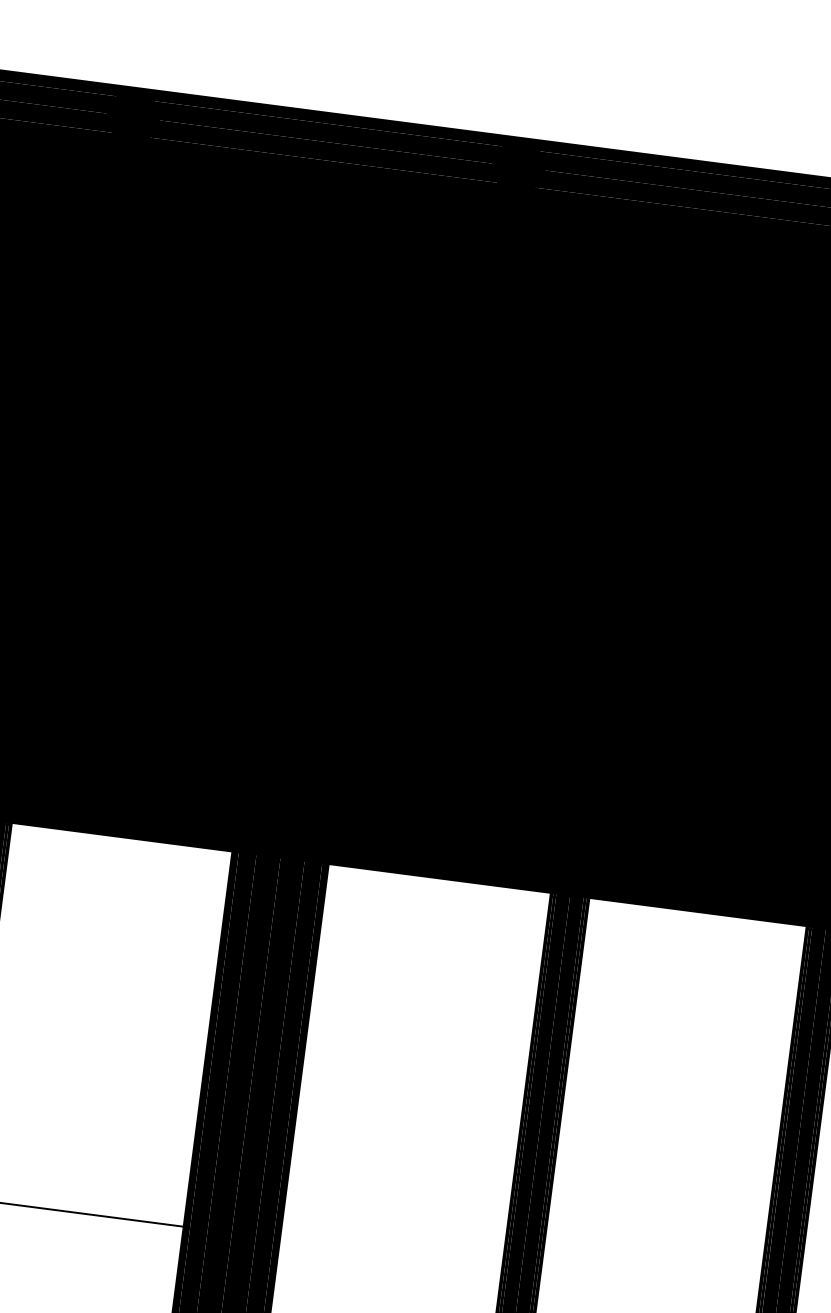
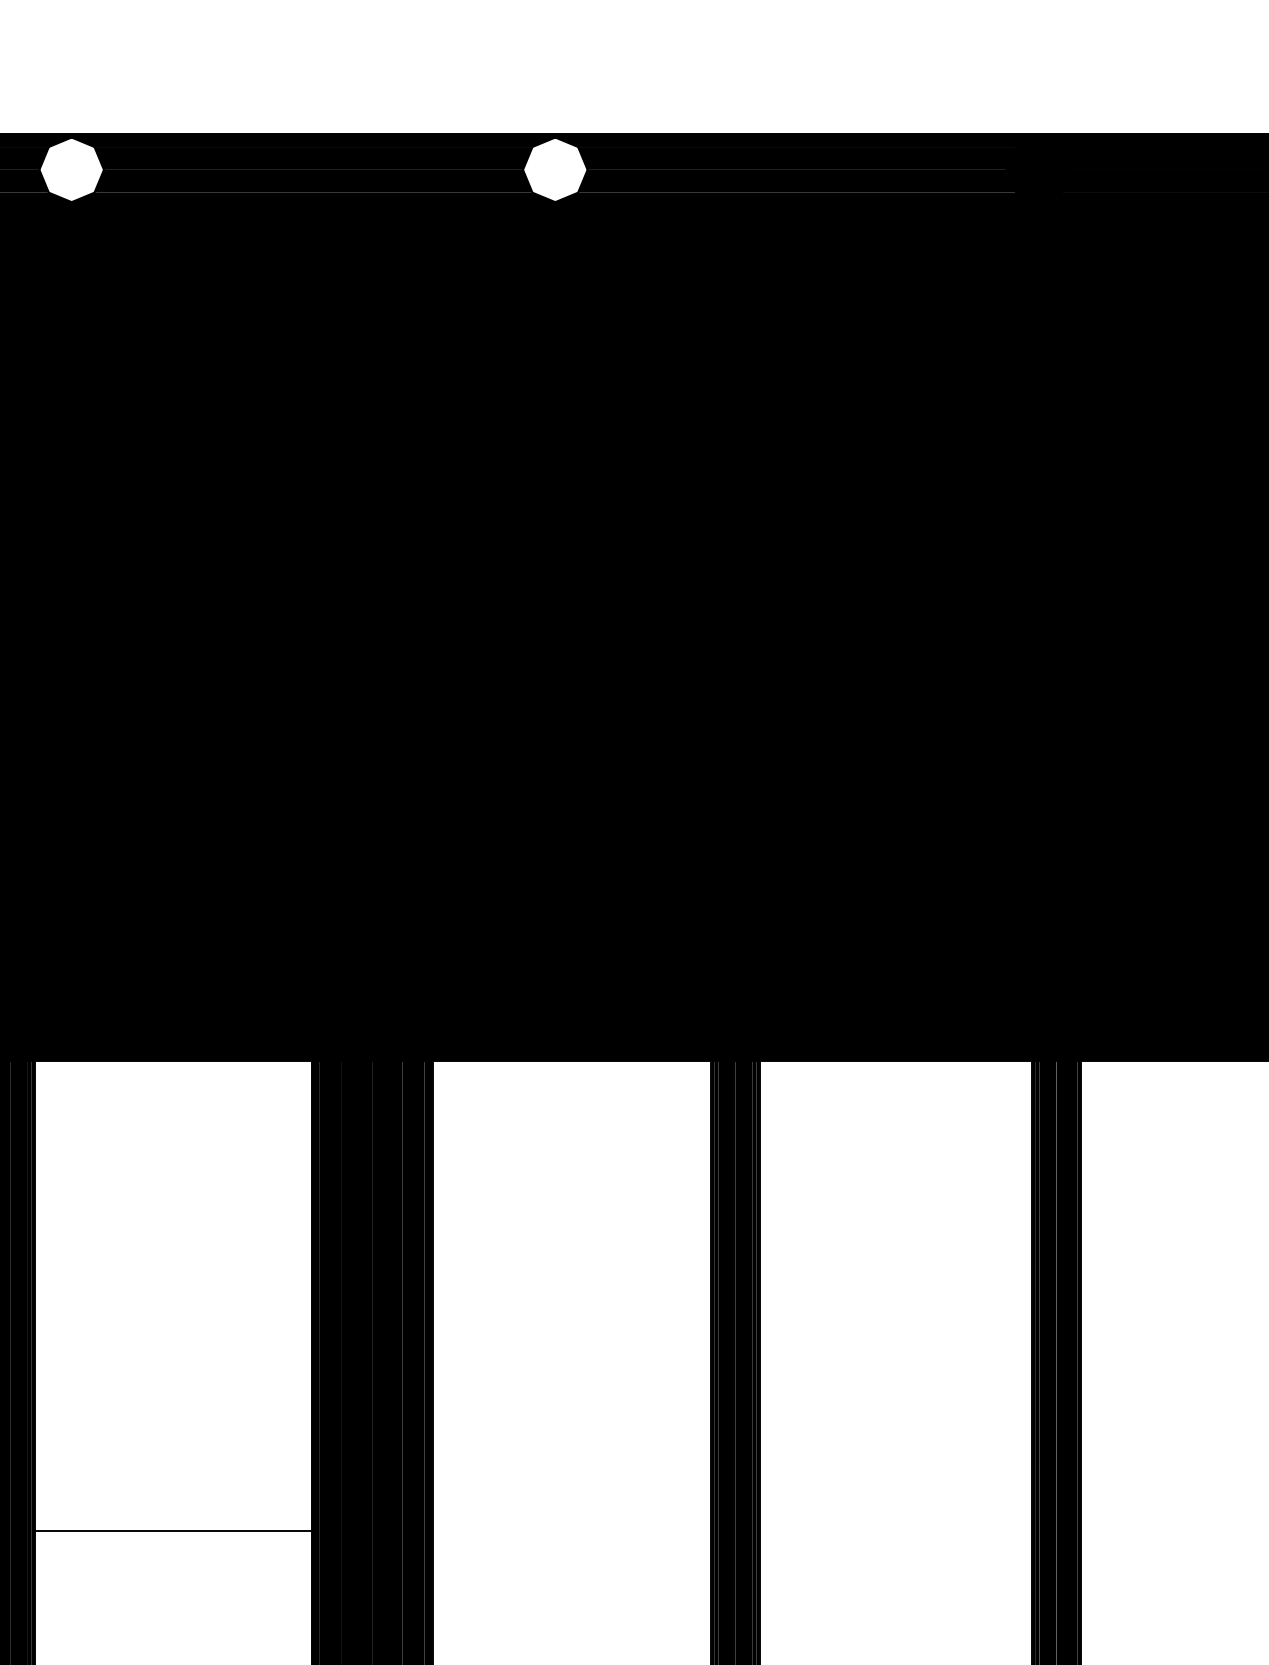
fill: (133, 116) -> (71, 169), removed
fill: (518, 166) -> (555, 169), removed

